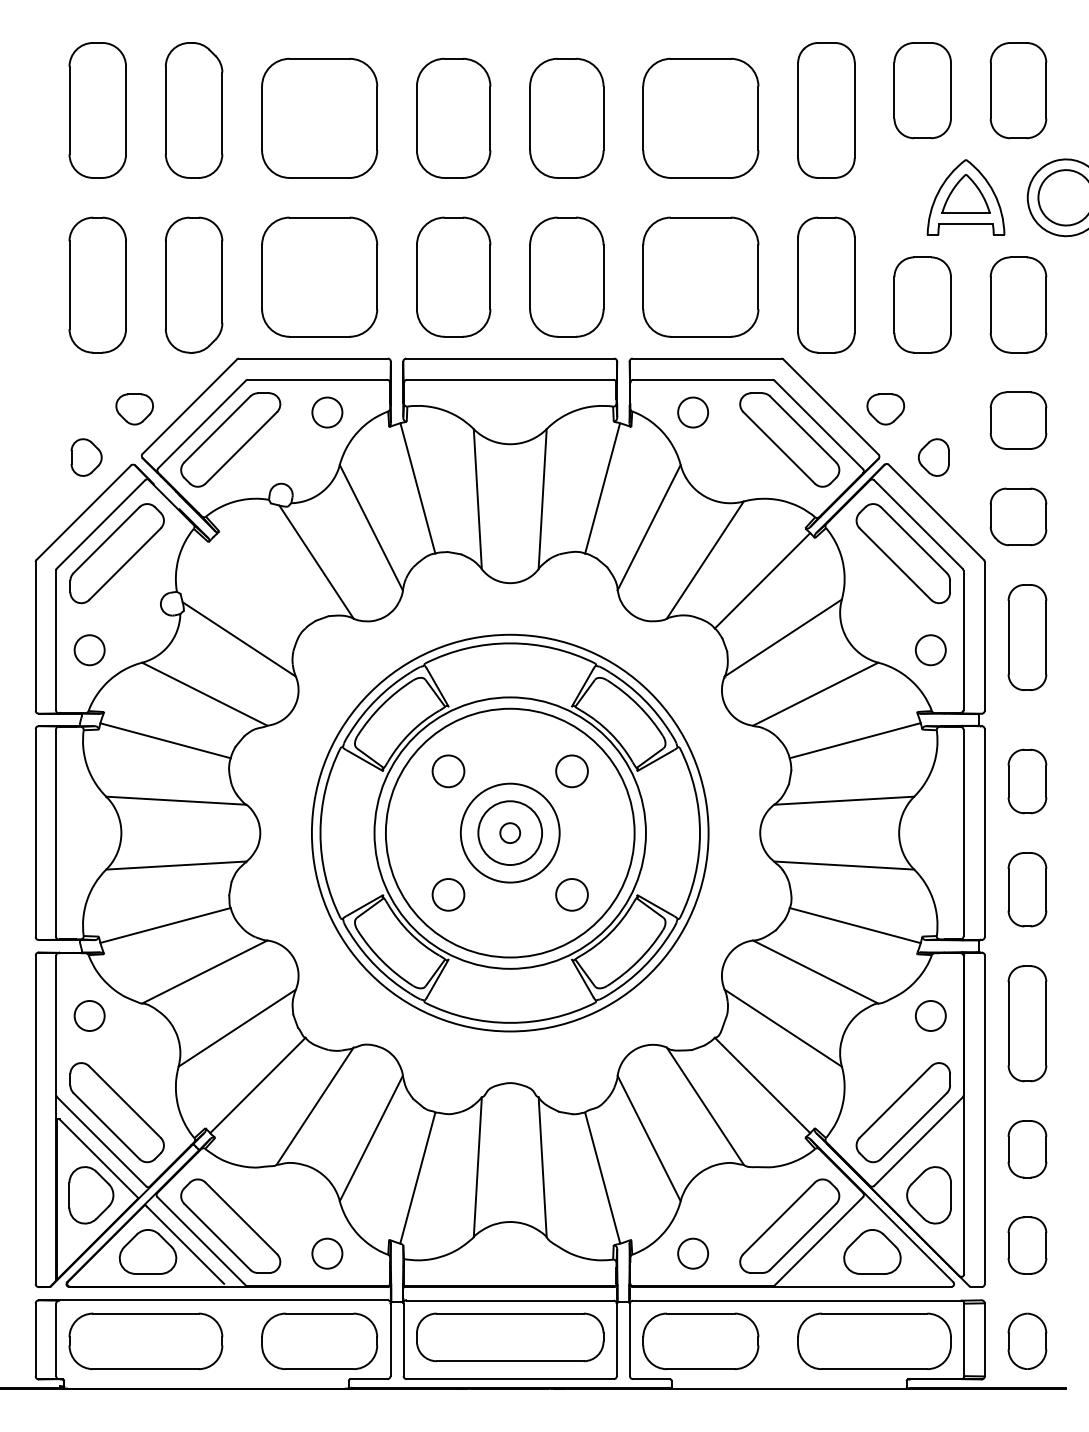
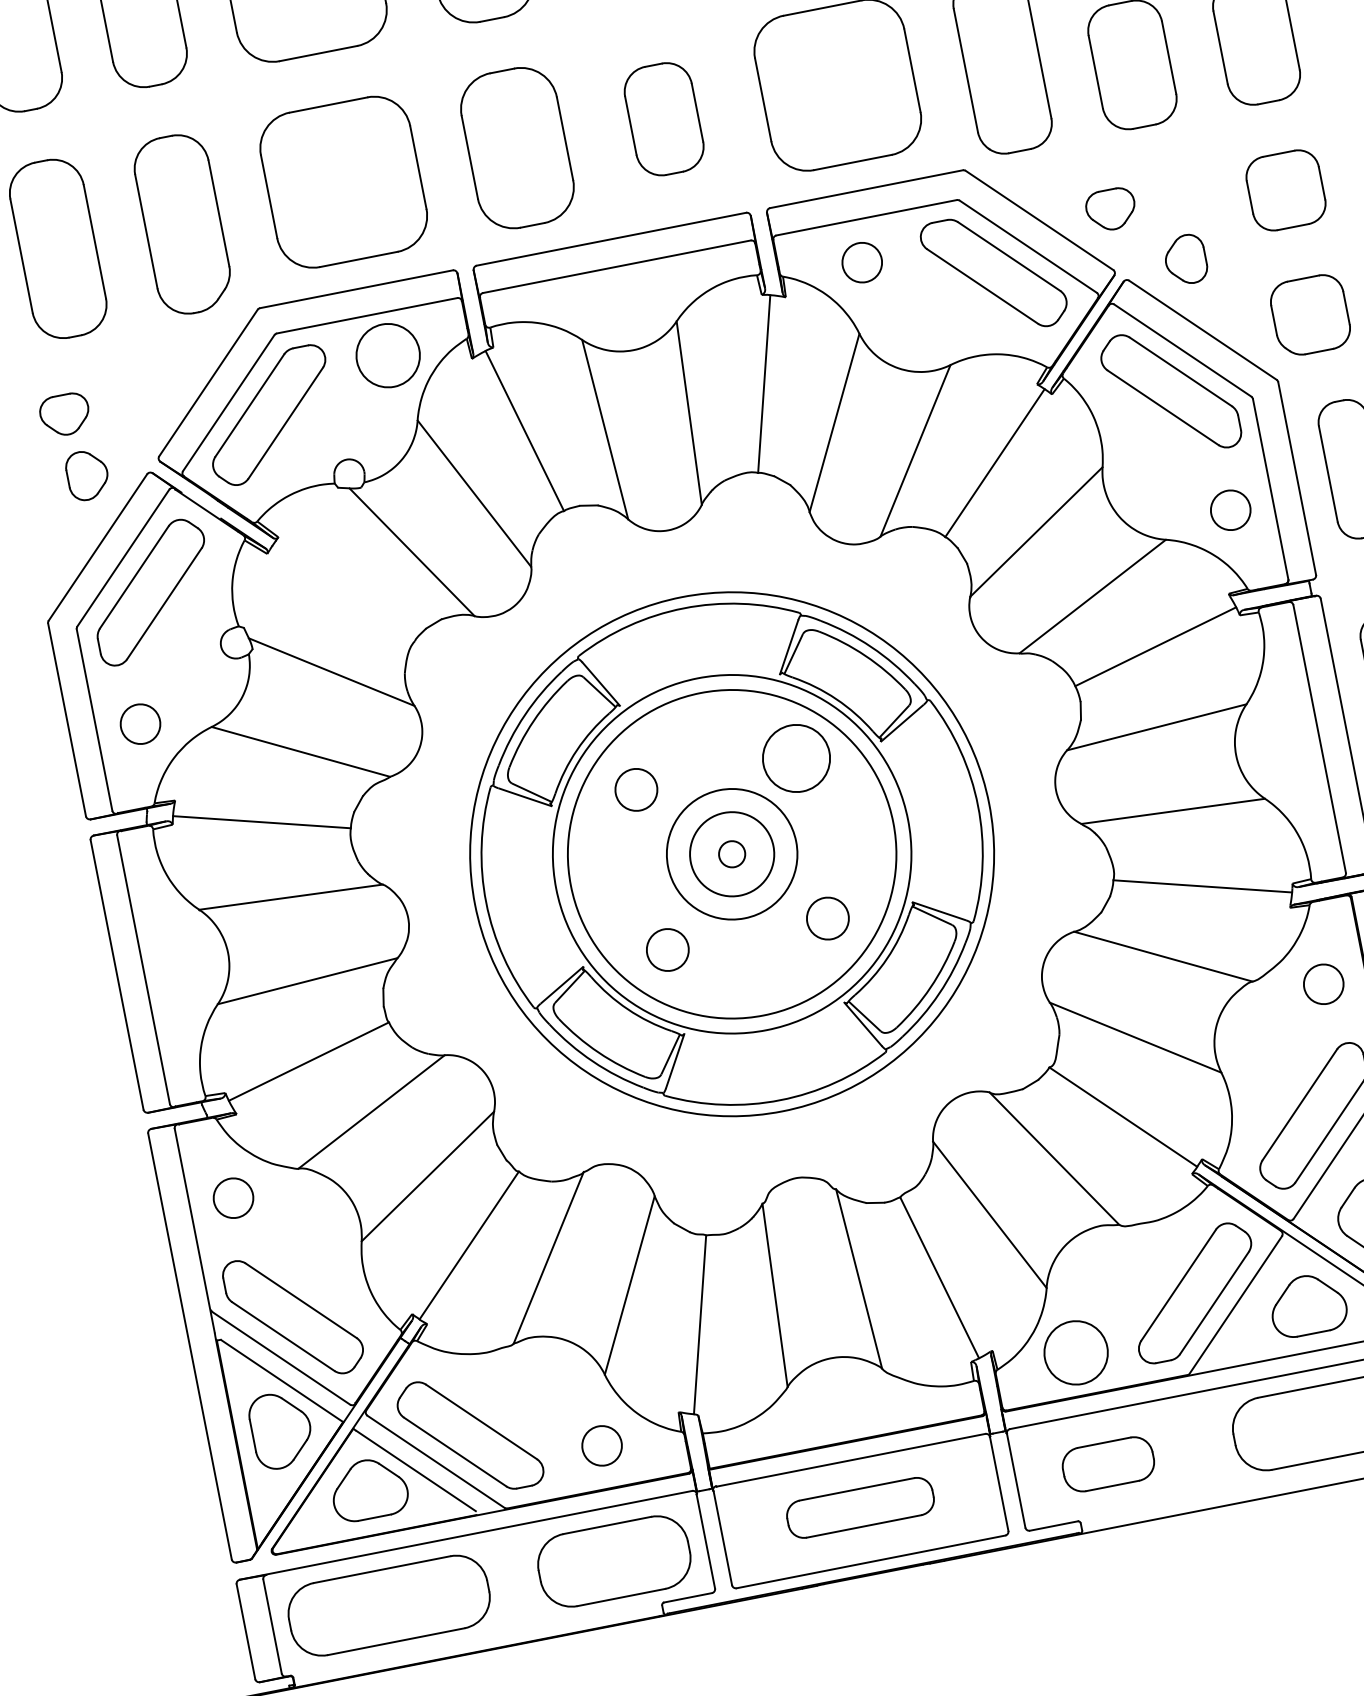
part: (566, 276) -> (663, 118), size x0.7
part: (134, 409) -> (64, 414), moved
circle: (327, 412) -> (388, 355), size x1.6
circle: (571, 771) -> (795, 758), size x1.6
circle: (693, 1253) -> (1076, 1352), size x1.6
part: (510, 1337) -> (860, 1507), size x0.6
part: (700, 1340) -> (1107, 1463), size x0.6

